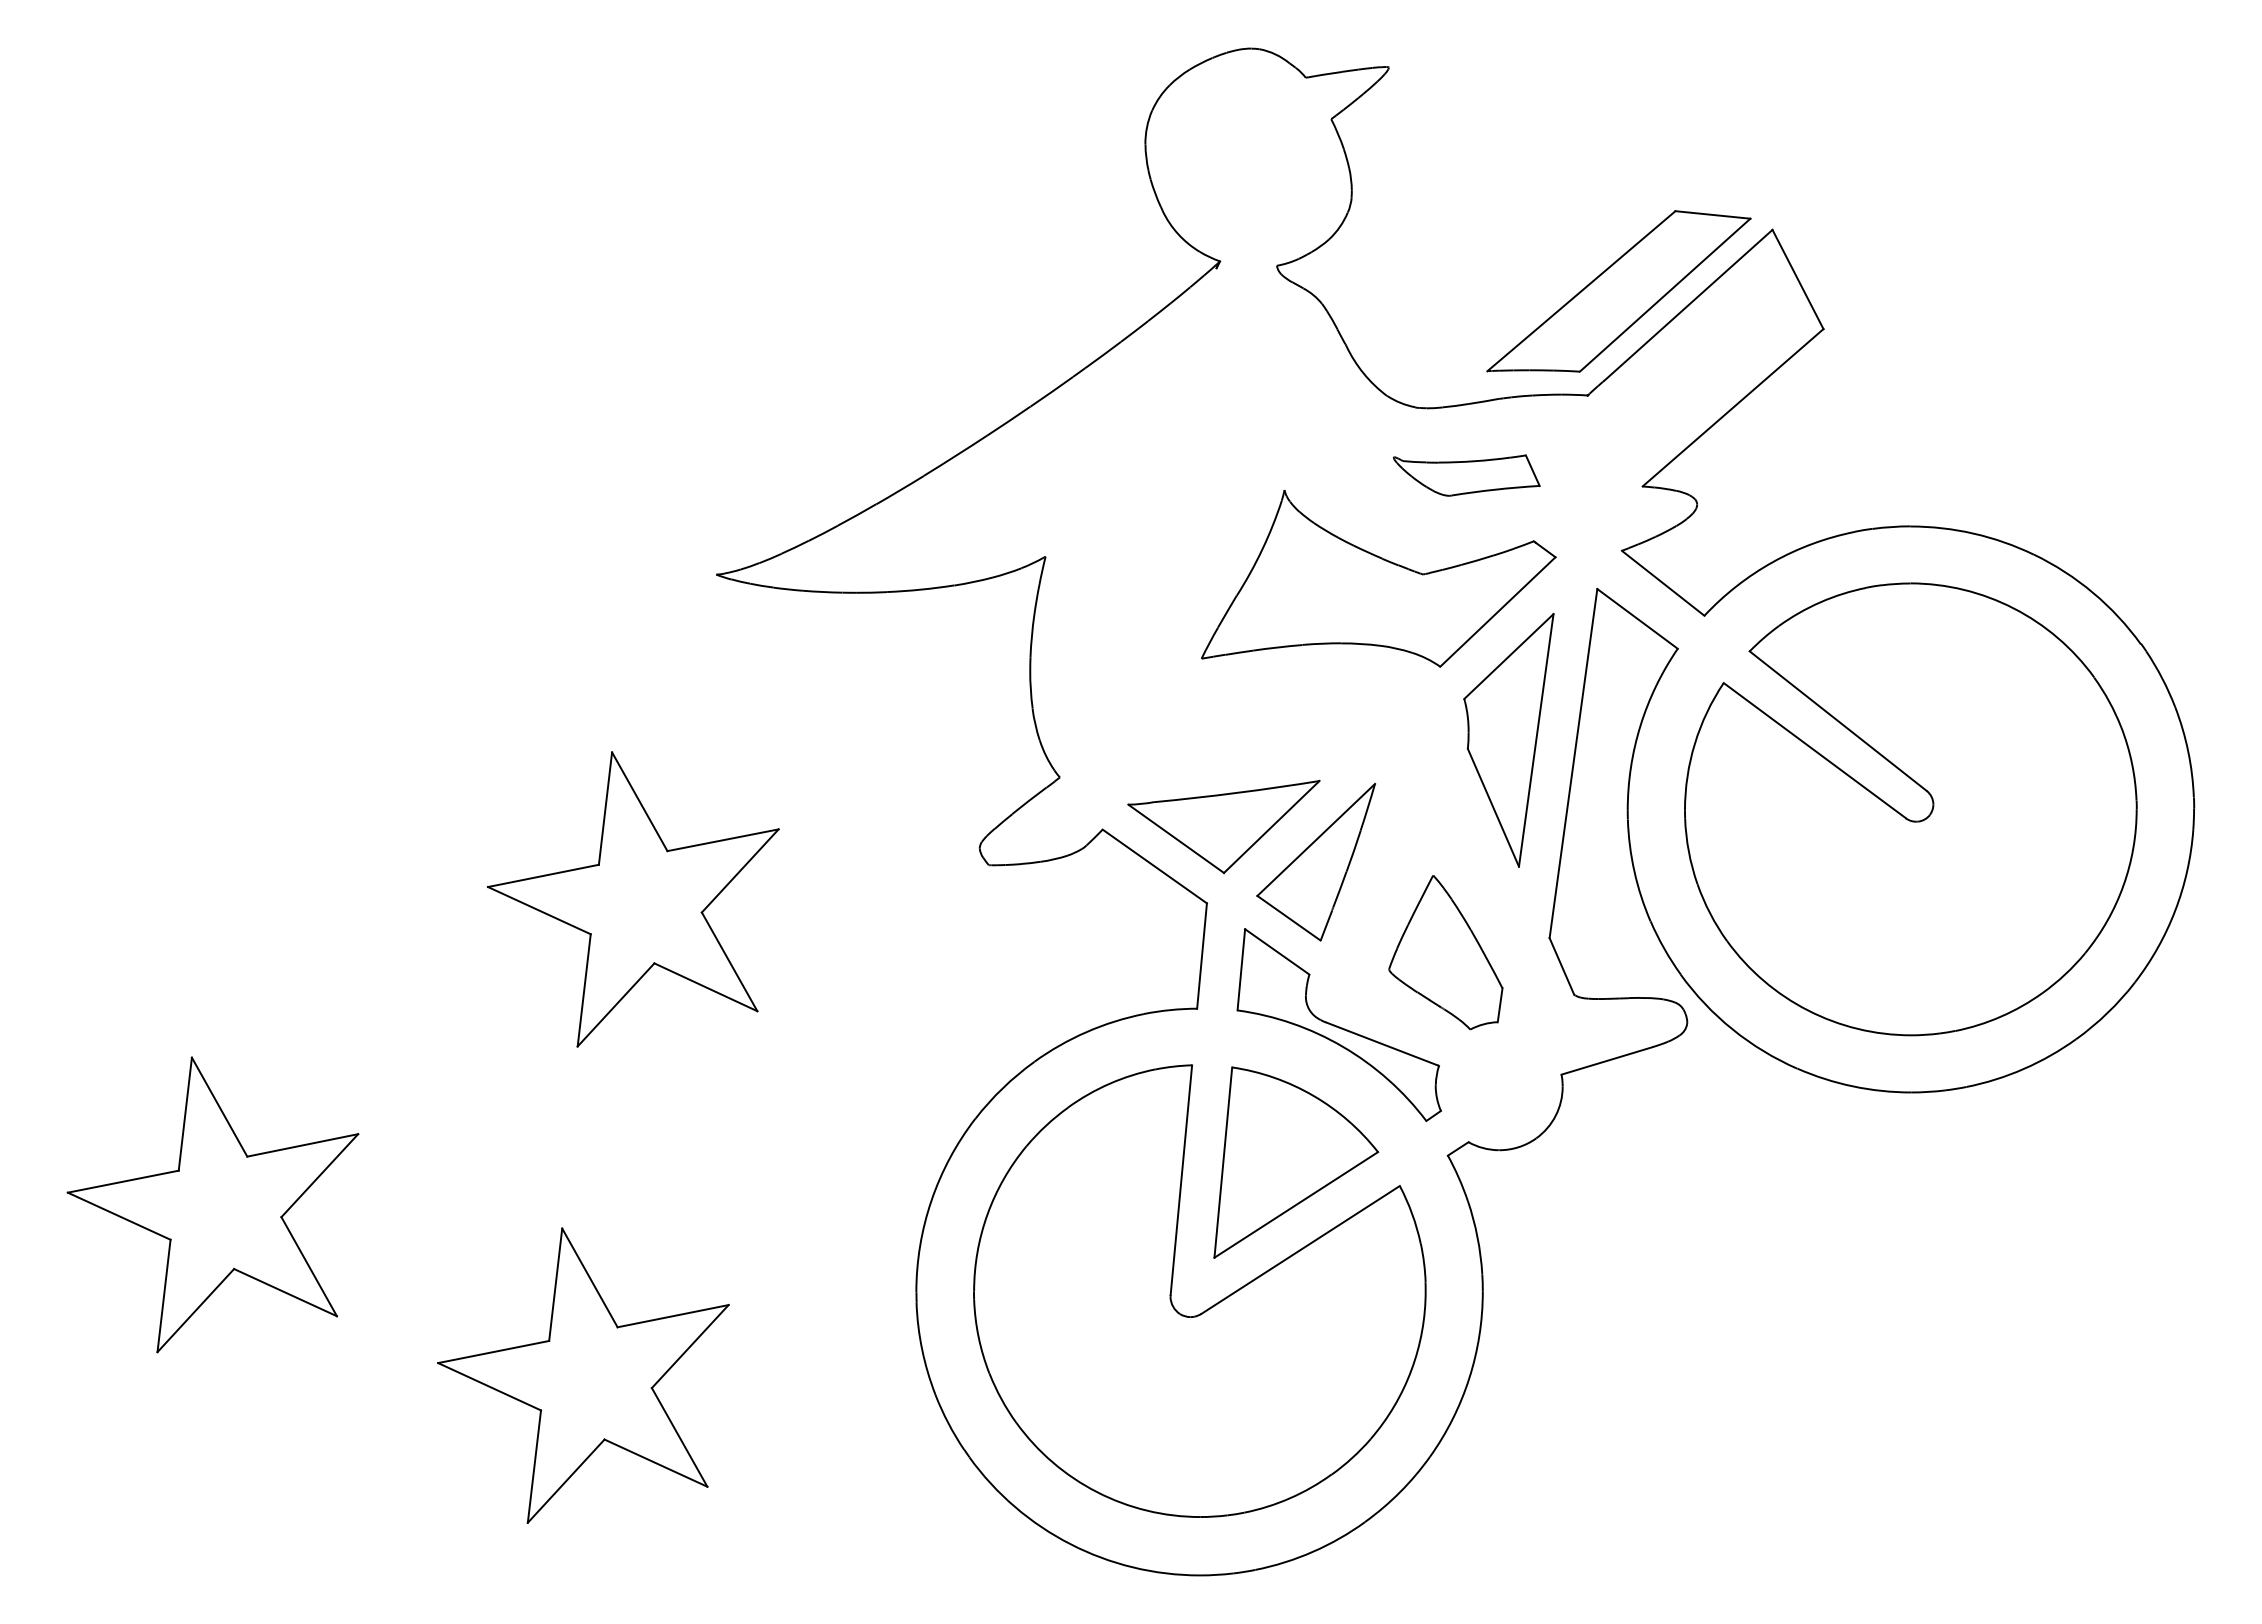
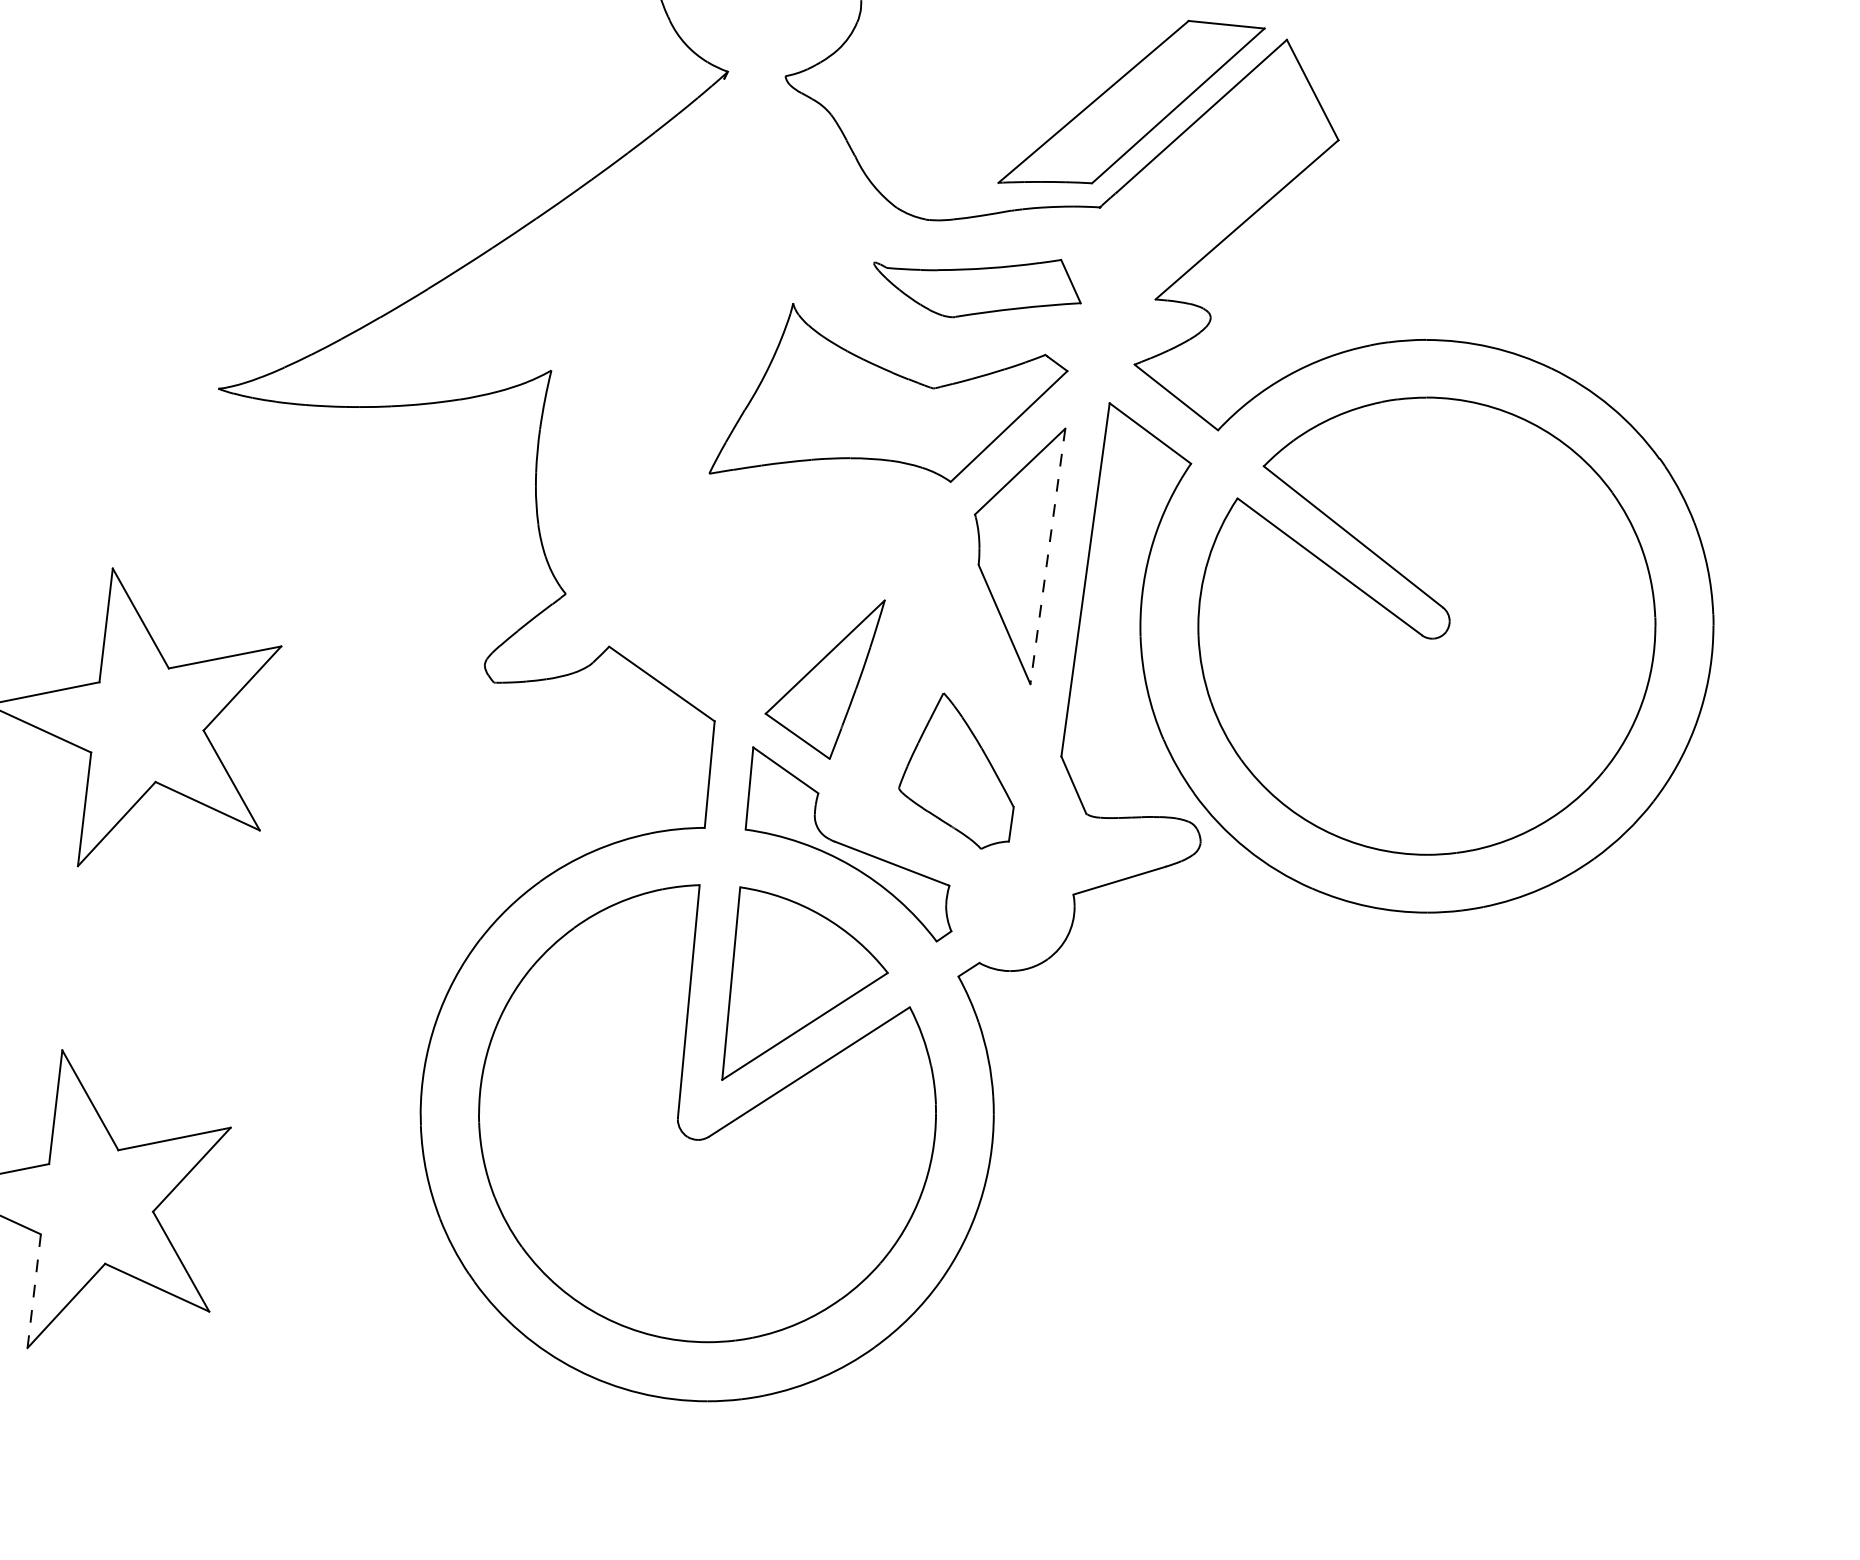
part: (1466, 475) -> (977, 288), size x1.4
line: (1536, 740) -> (1048, 556), solid -> dashed
part: (1223, 826) -> (731, 643), removed
line: (534, 1466) -> (34, 1291), solid -> dashed

